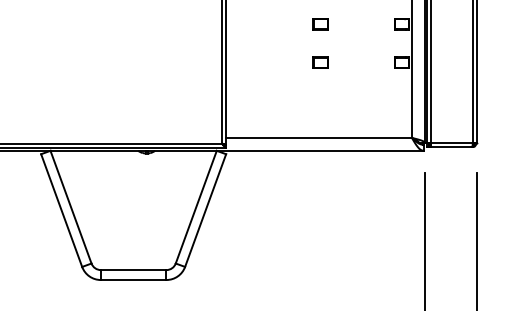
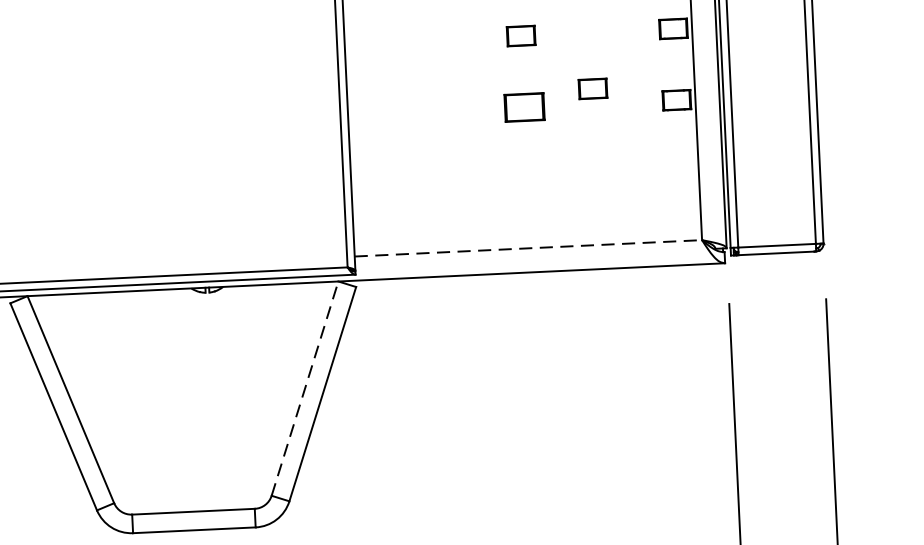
part: (357, 54) -> (592, 89), added
part: (320, 62) -> (524, 107), size x1.4
line: (319, 137) -> (529, 247), solid -> dashed
line: (196, 207) -> (305, 389), solid -> dashed

